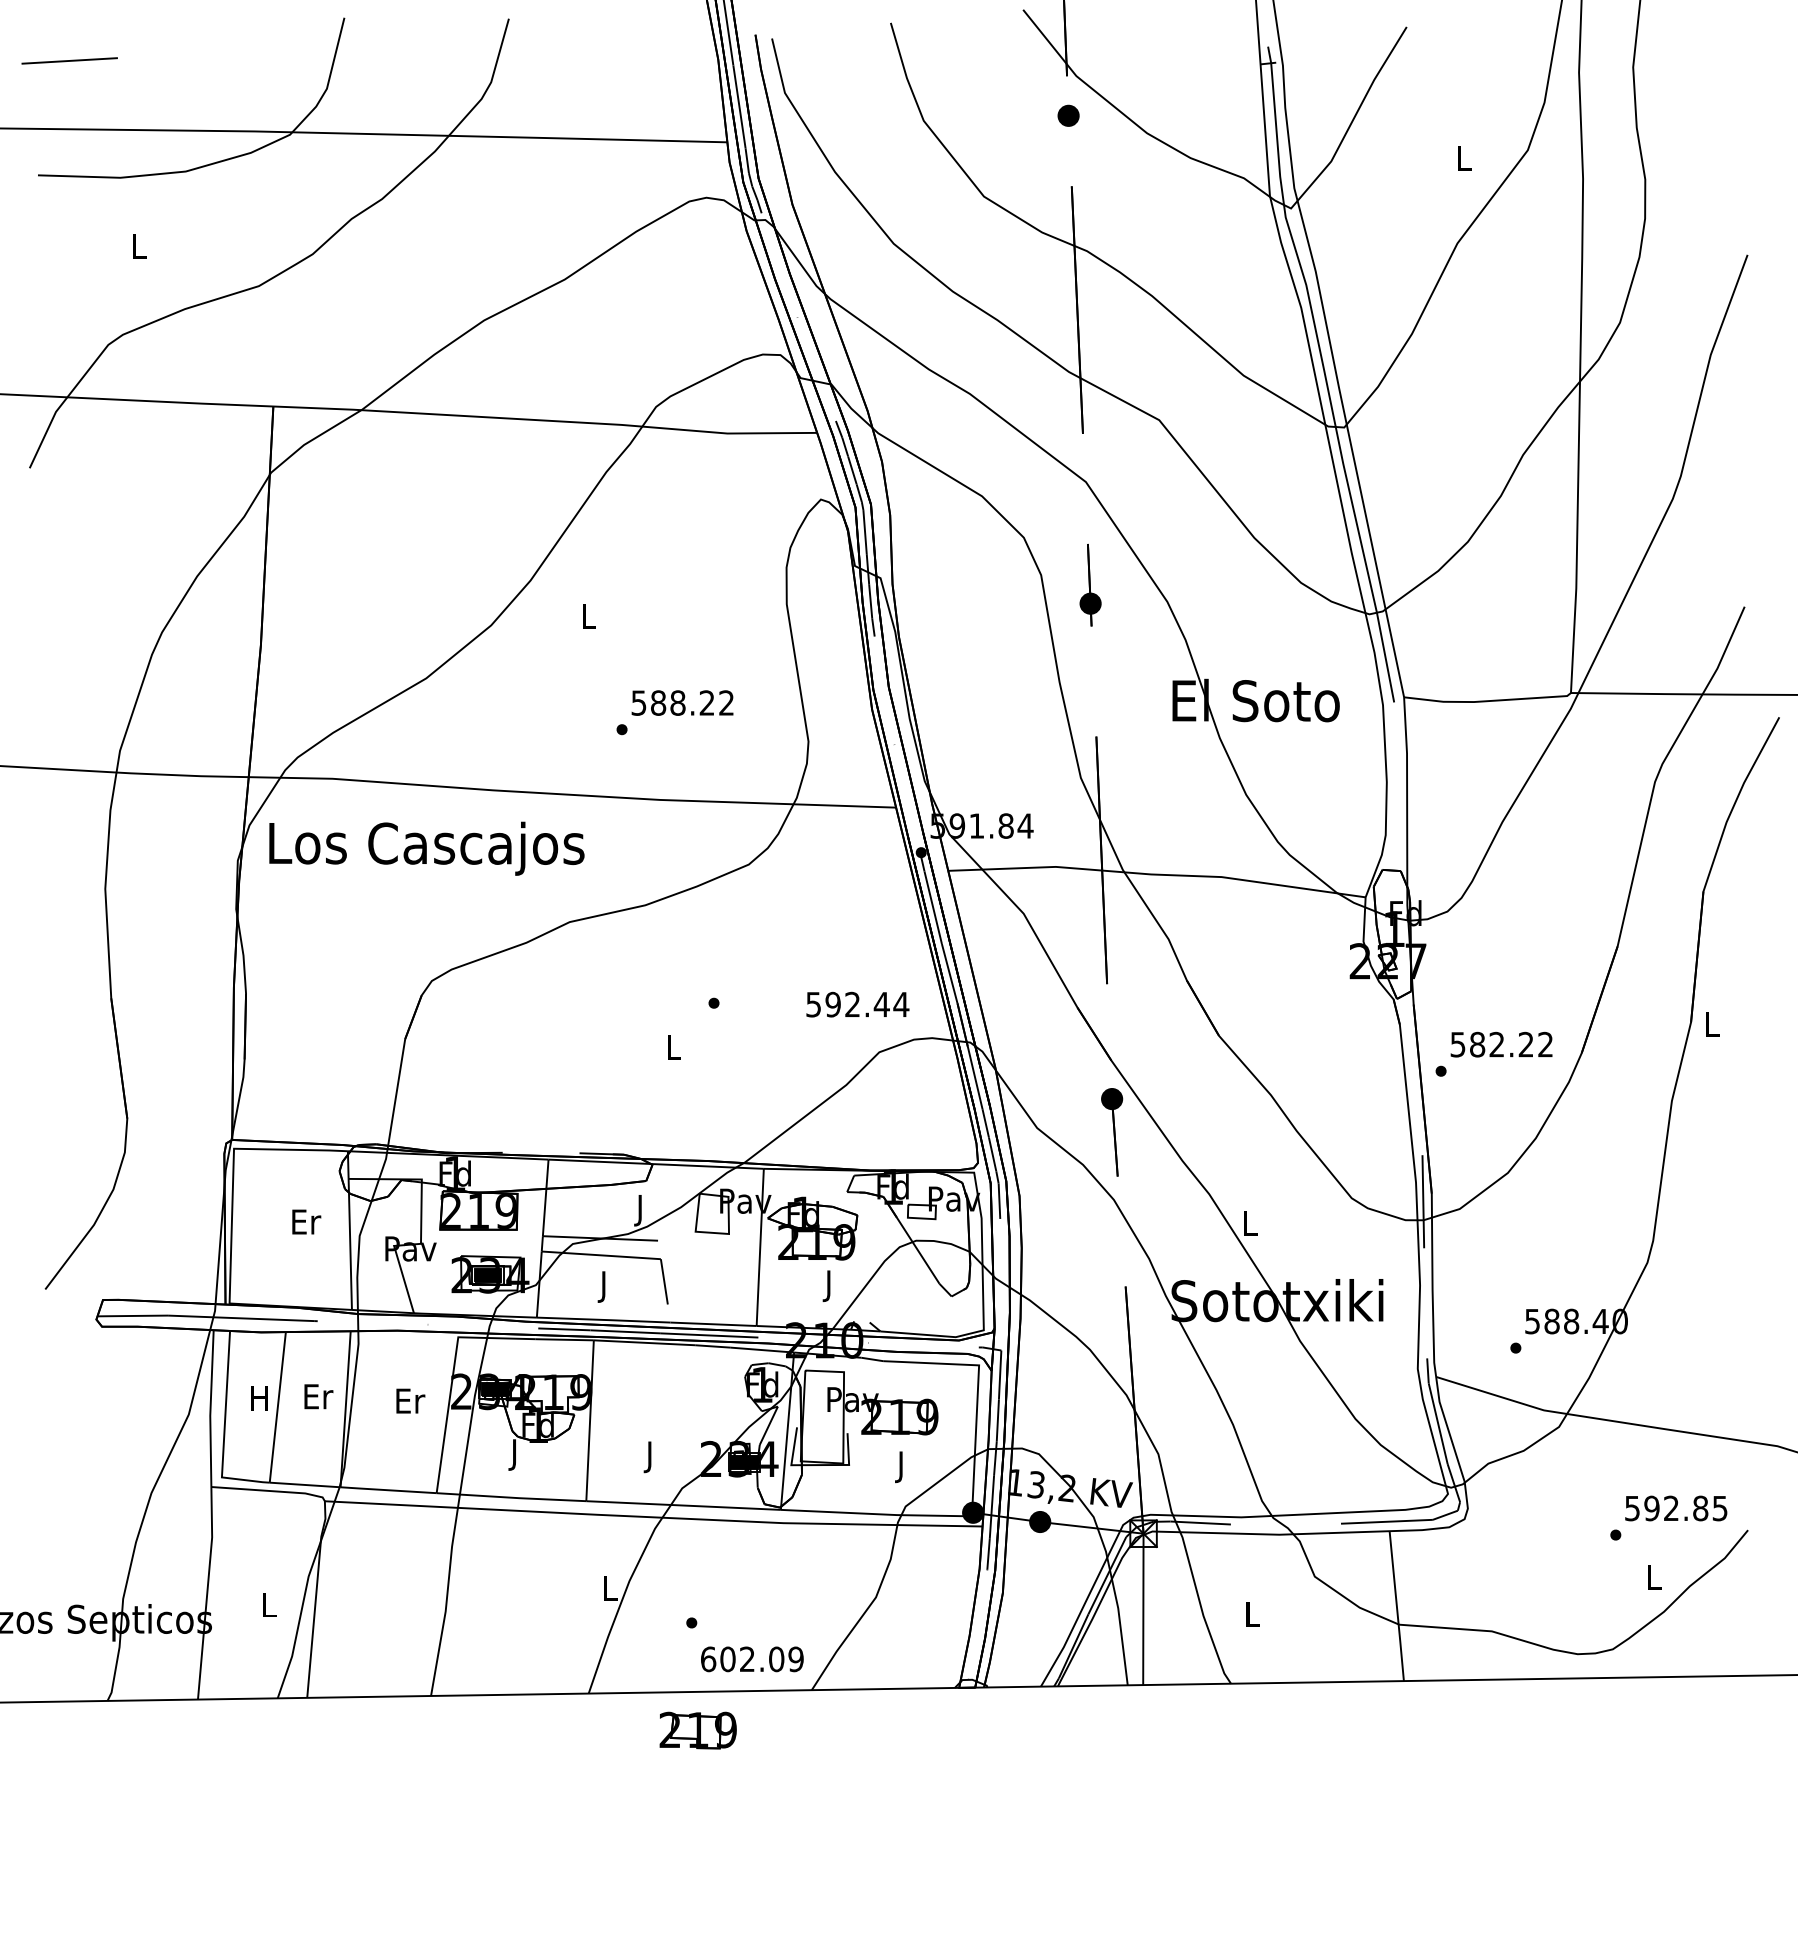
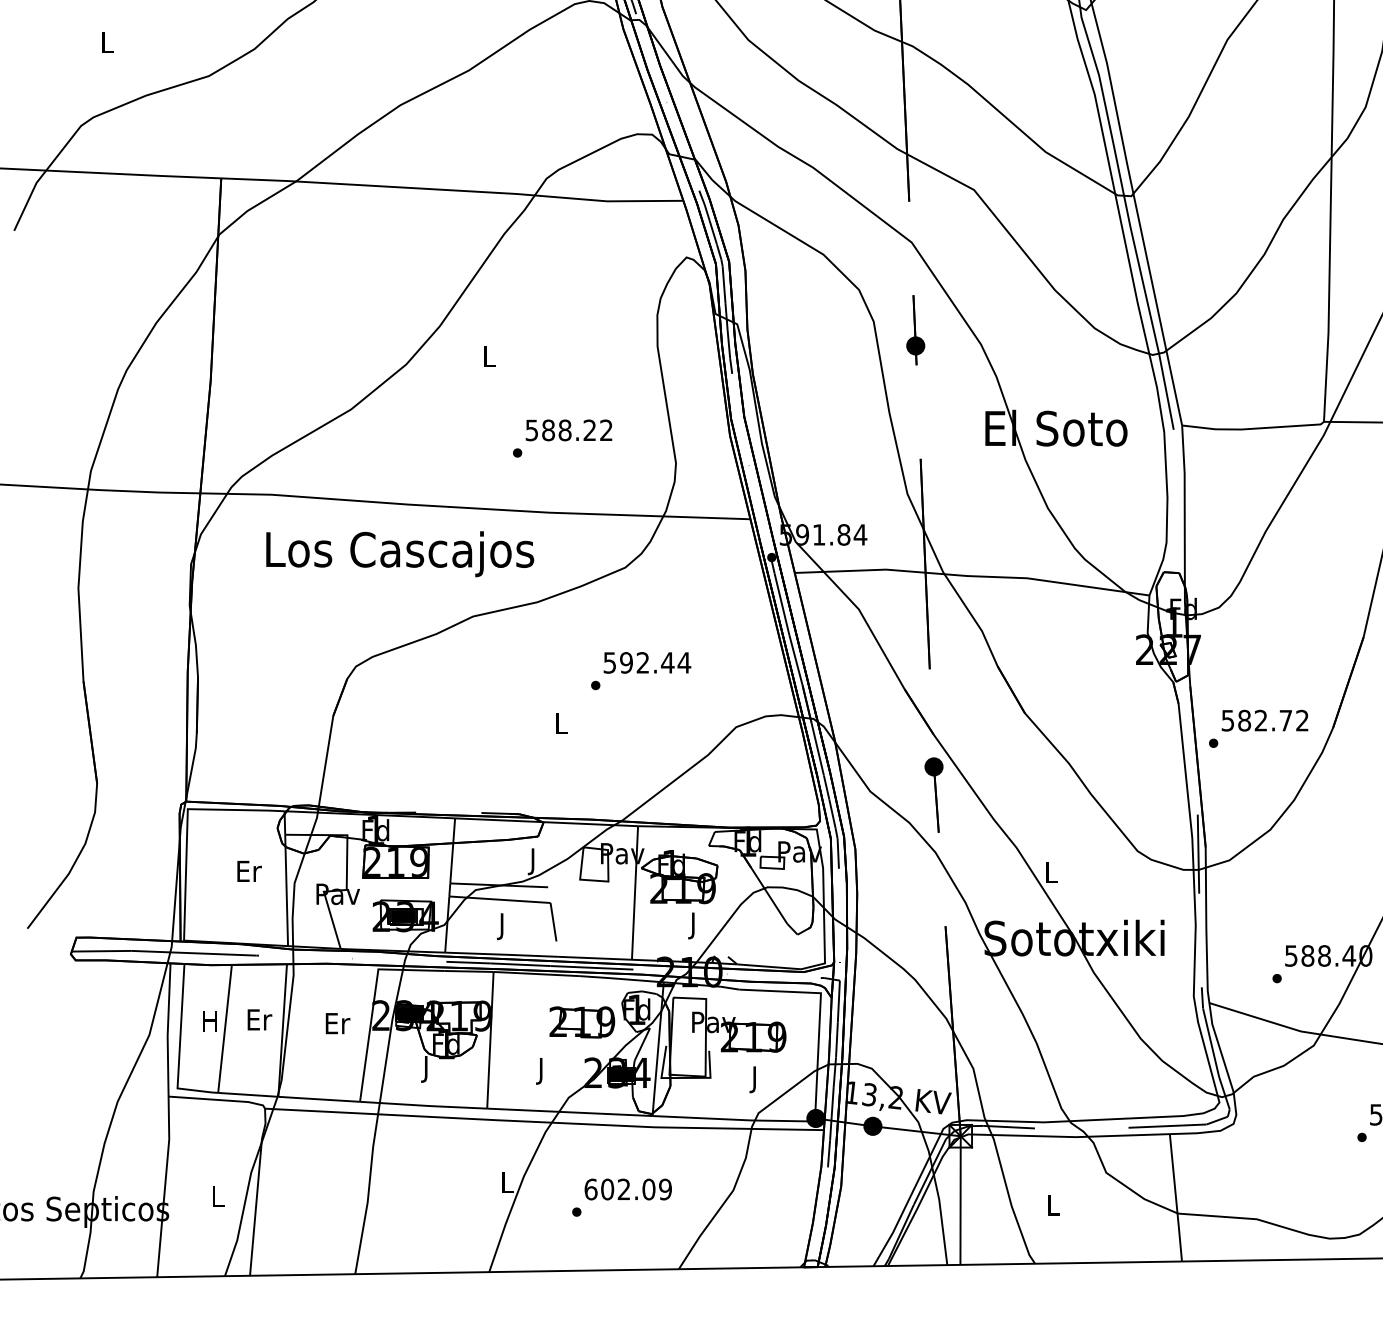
text: (426, 848) -> (399, 553), moved
text: (857, 1004) -> (647, 662), moved
text: (1525, 1044) -> (1285, 720), 582.22 -> 582.72
text: (752, 1659) -> (628, 1189), moved
part: (697, 1730) -> (581, 1022), moved

